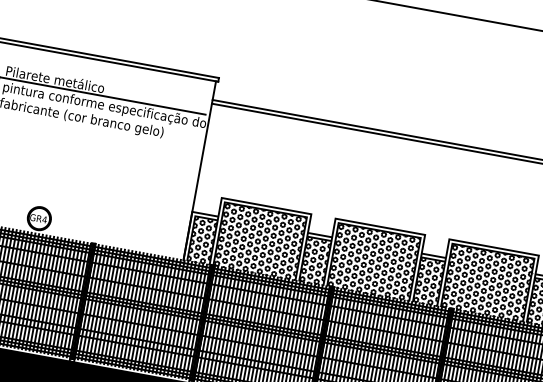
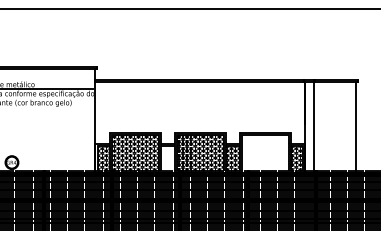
hatch: (315, 261) -> (168, 158), removed
hatch: (488, 283) -> (265, 153), removed

